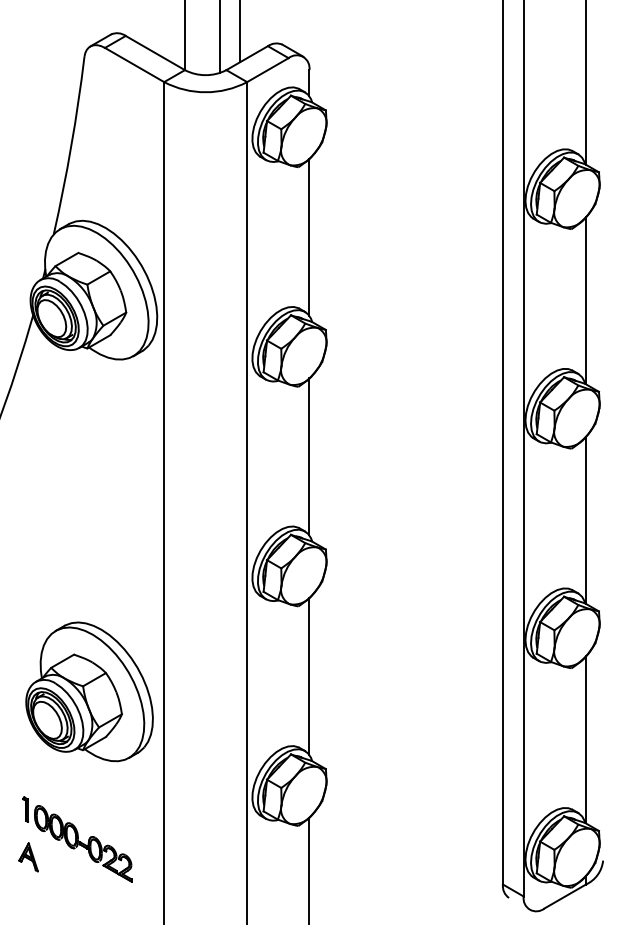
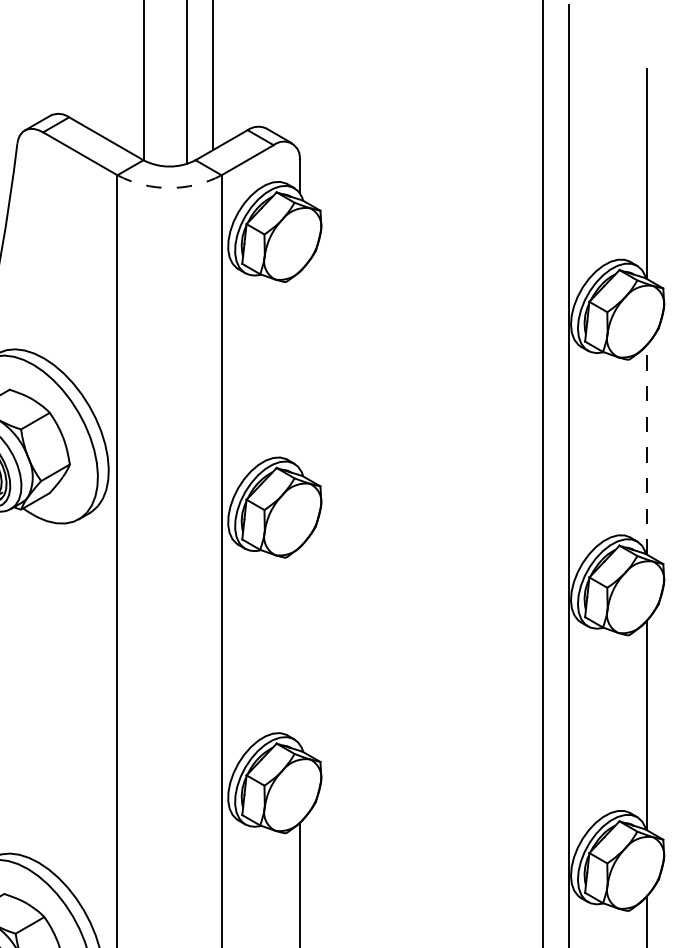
arc: (205, 92) -> (169, 188), solid -> dashed
line: (309, 236) -> (299, 369), removed
line: (585, 300) -> (646, 449), solid -> dashed
line: (309, 456) -> (299, 645), removed

